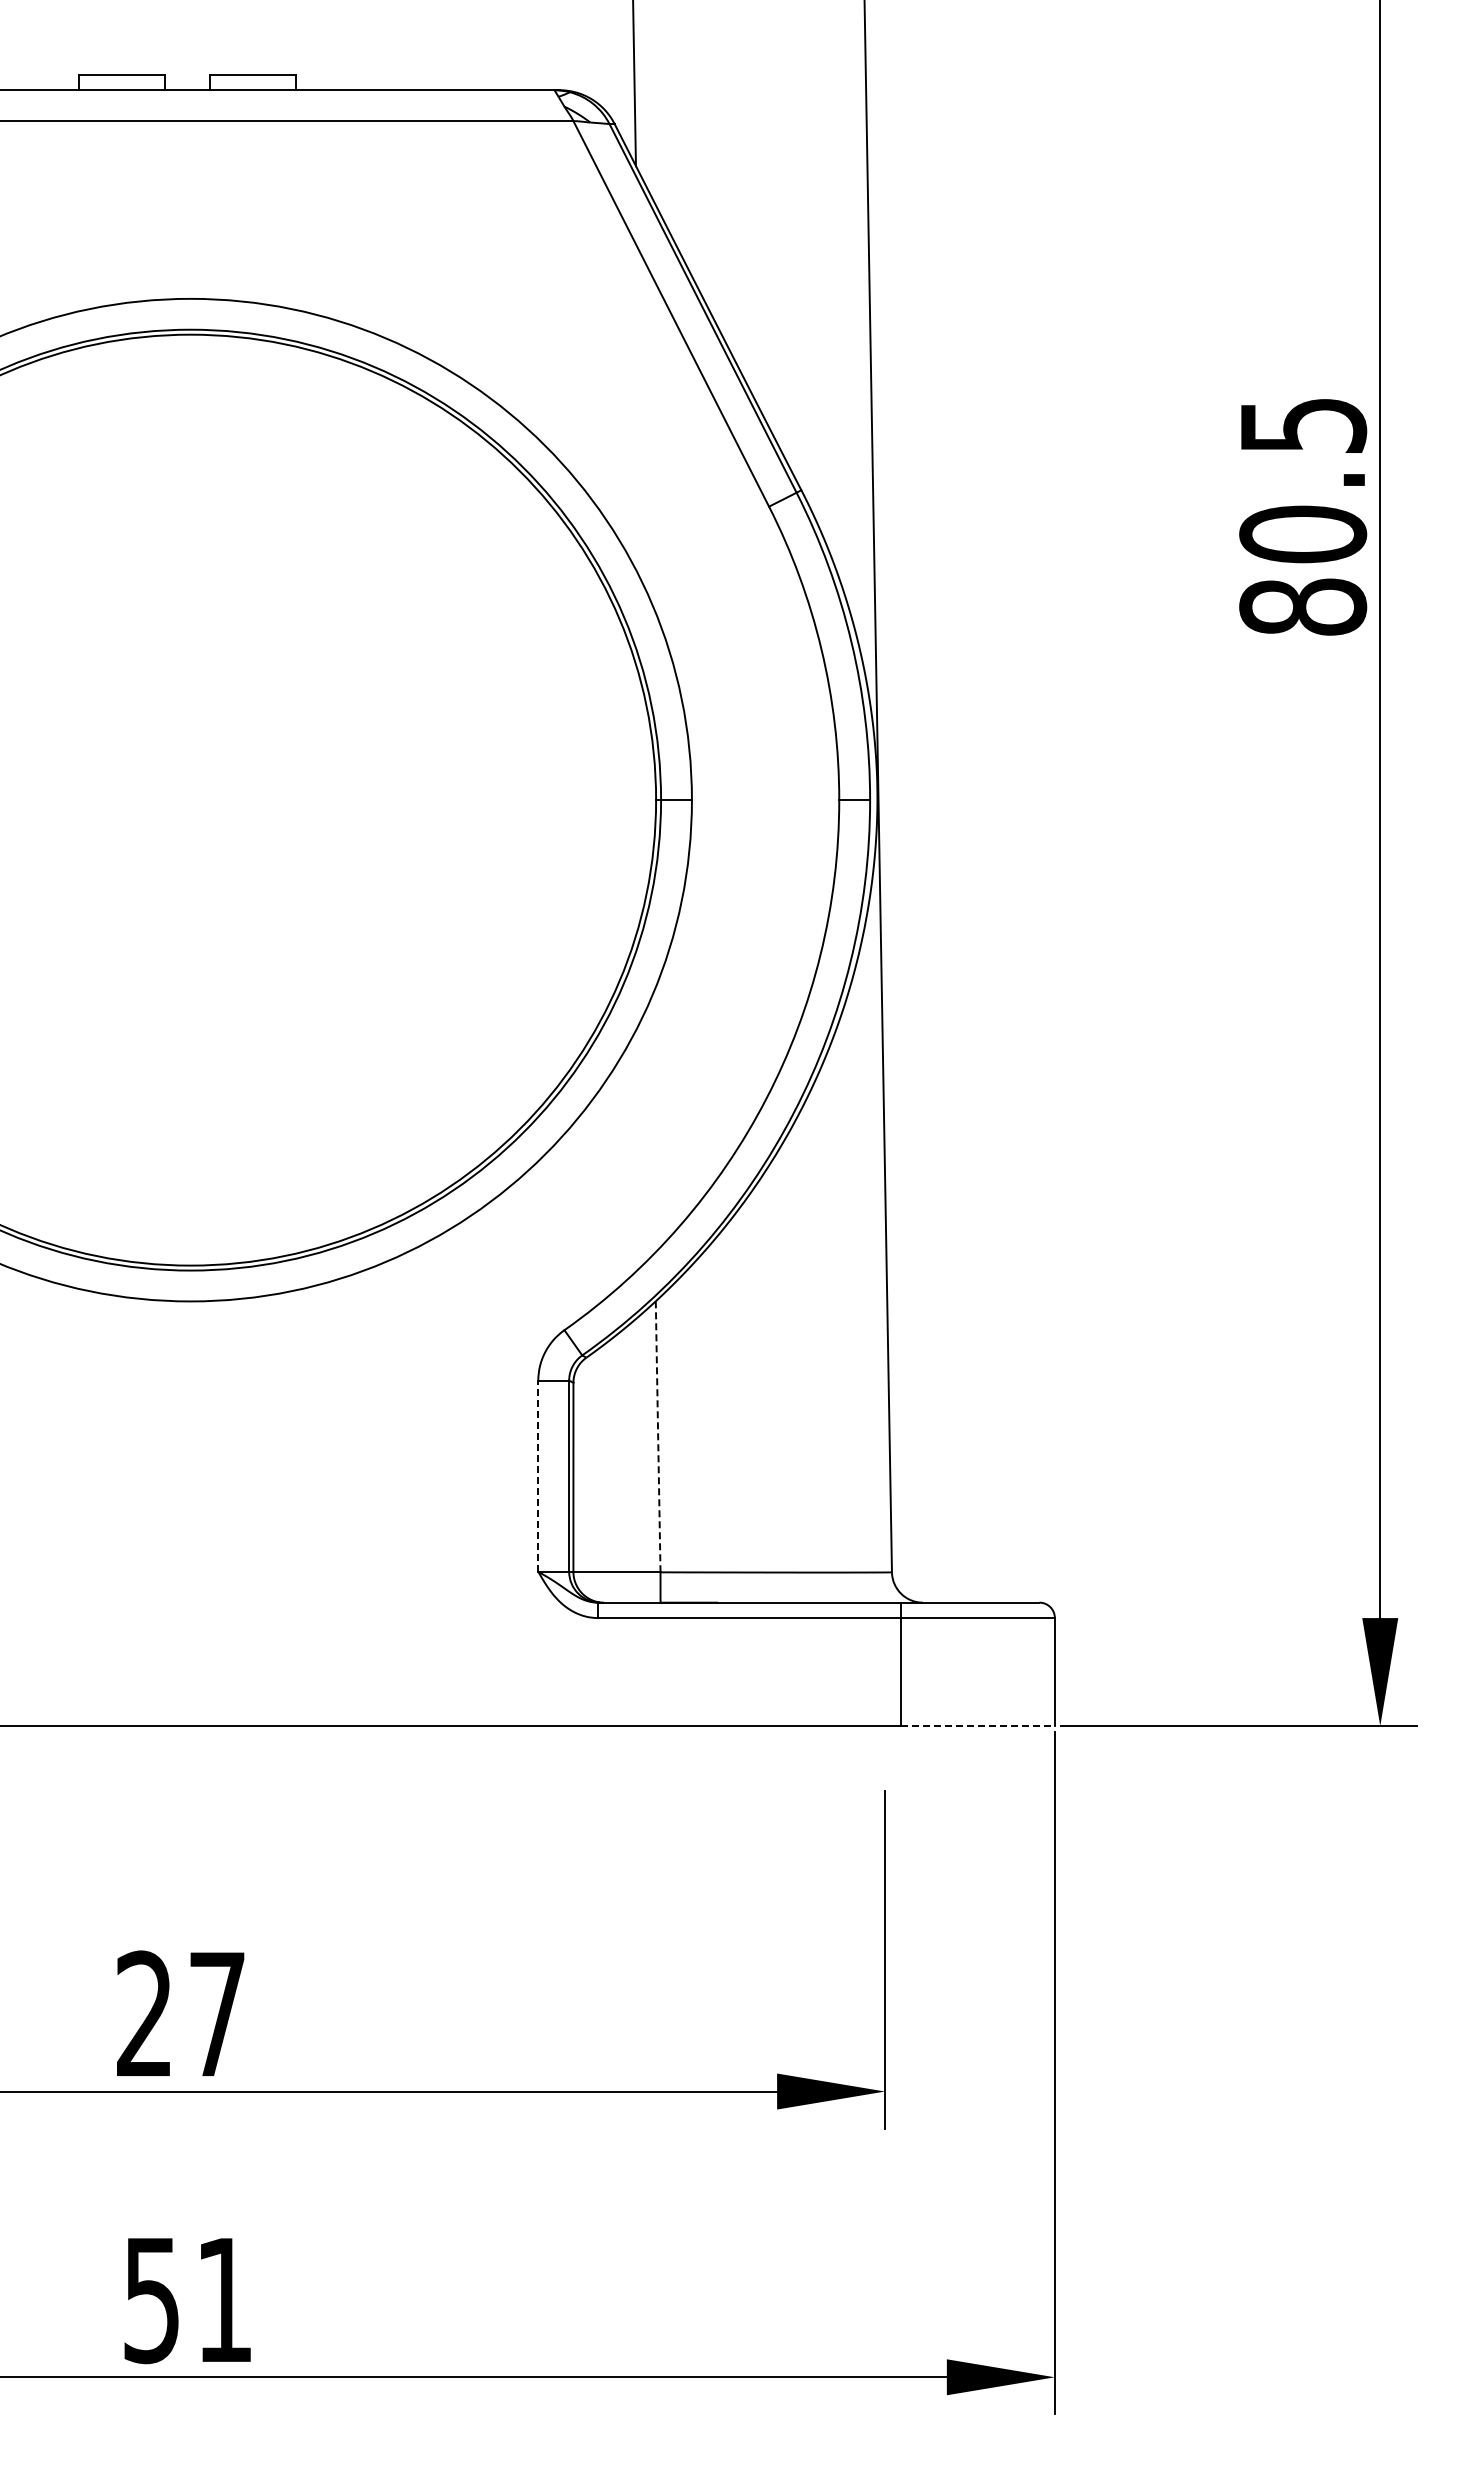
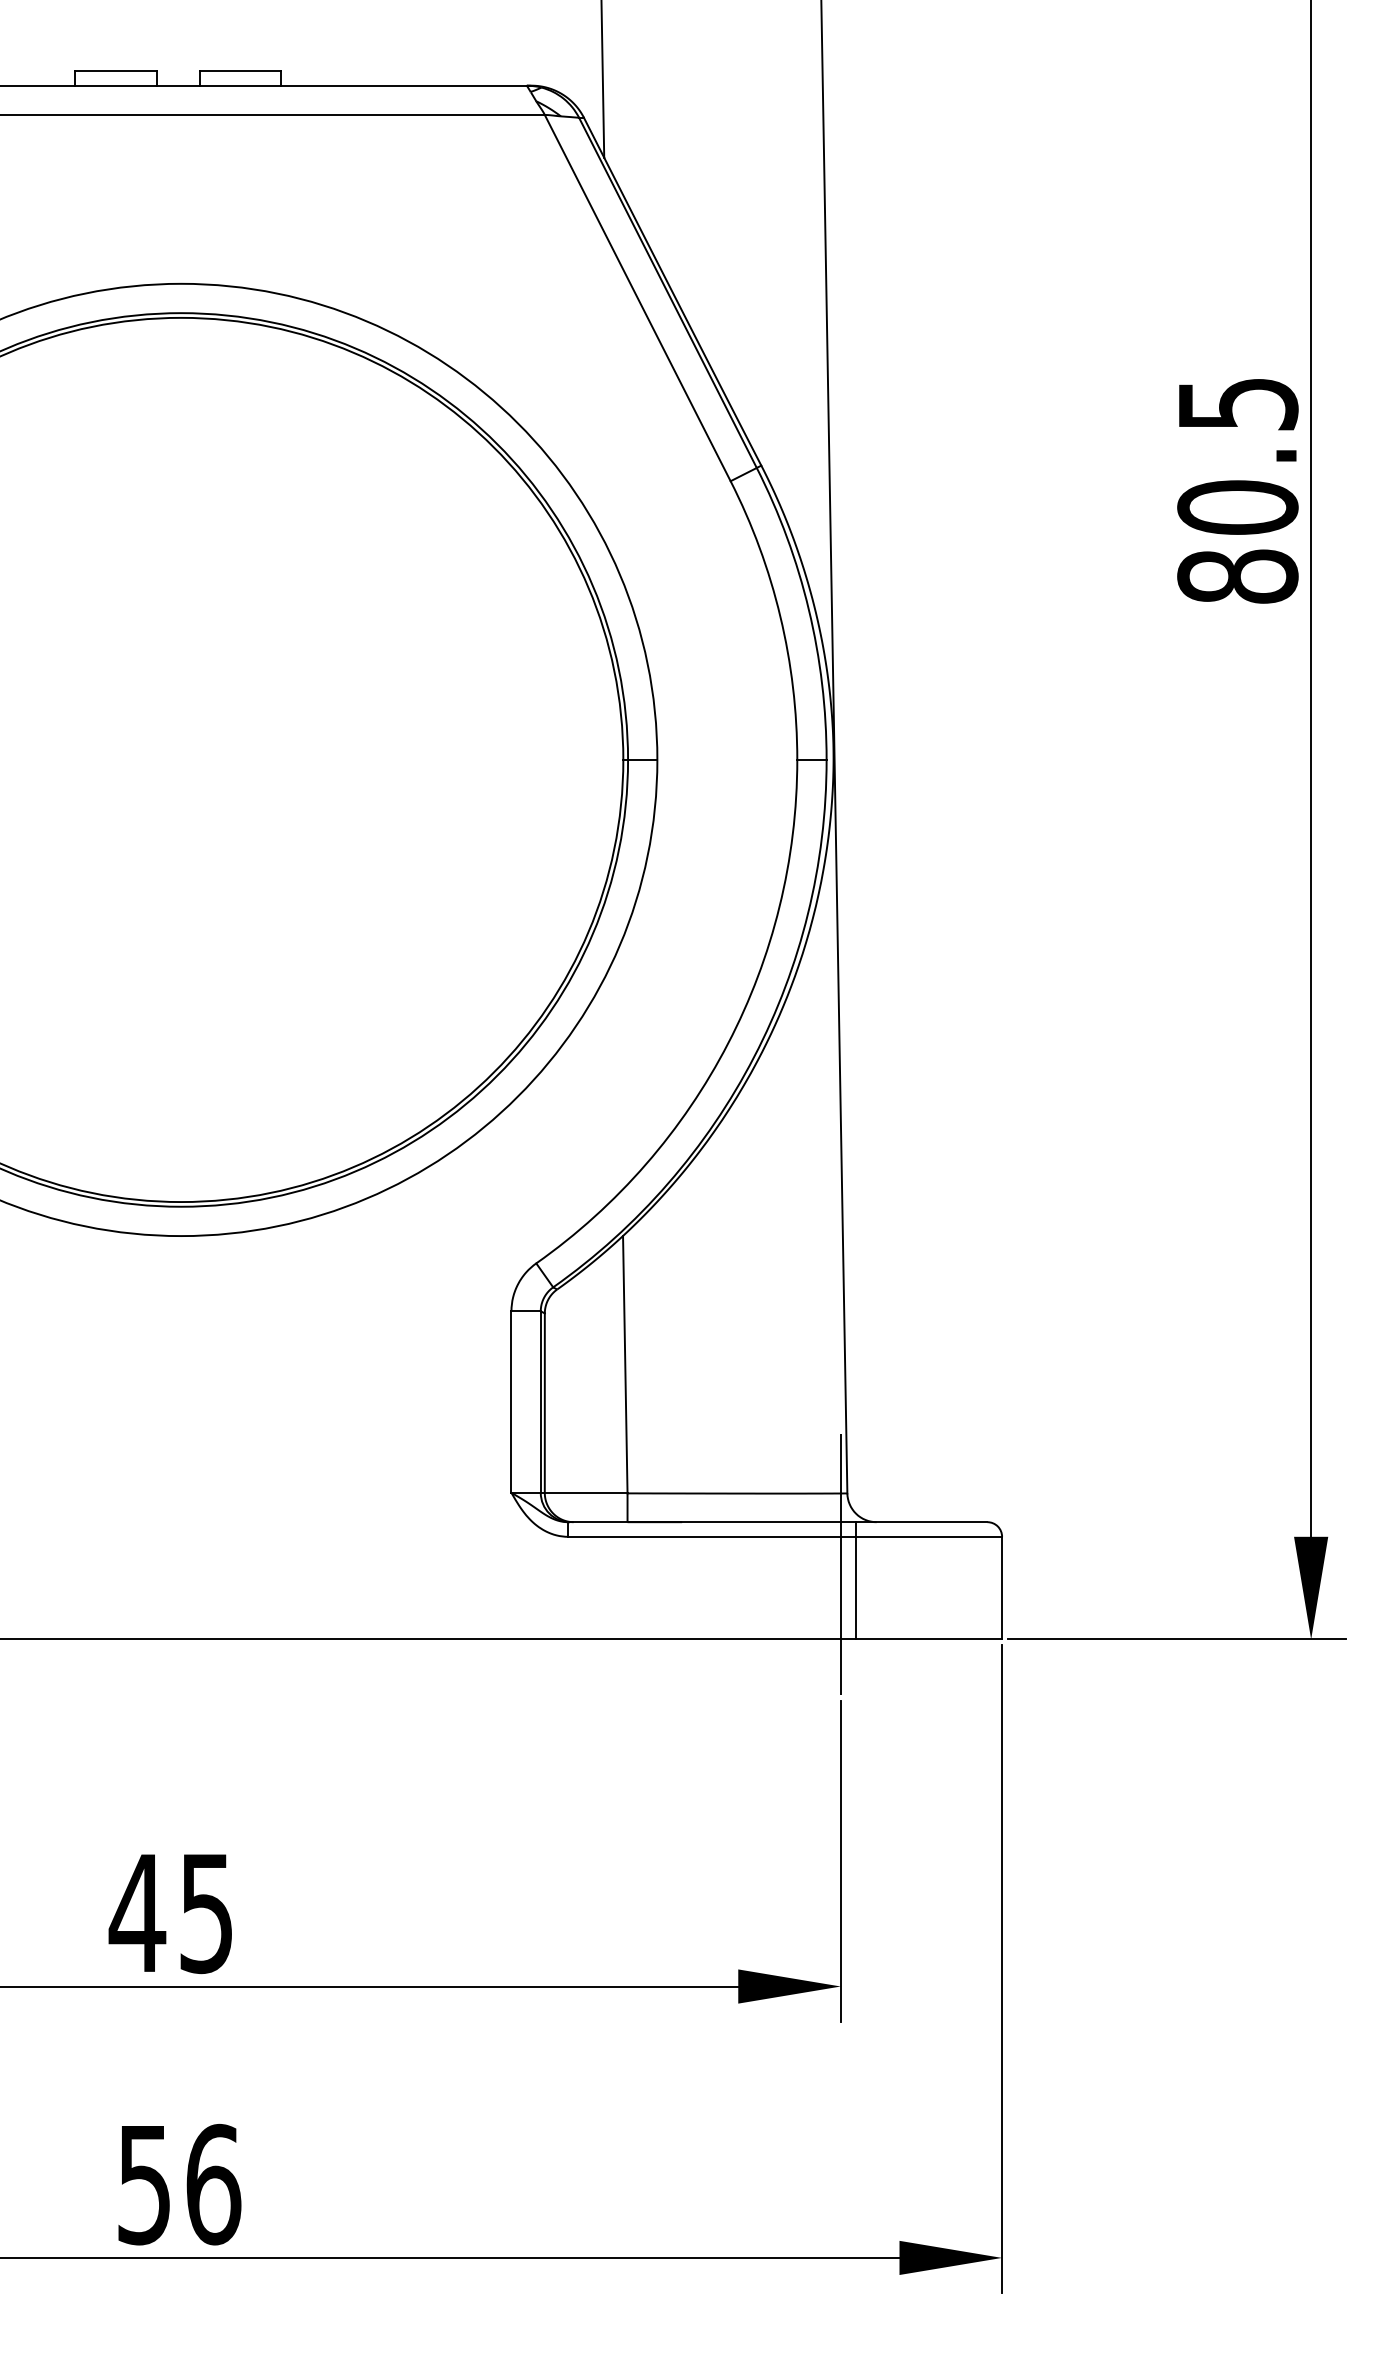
line: (658, 1436) -> (625, 1364), dashed -> solid
line: (538, 1476) -> (511, 1402), dashed -> solid
line: (885, 1647) -> (841, 1564), added
line: (978, 1726) -> (929, 1639), dashed -> solid
text: (179, 2014) -> (170, 1913), 27 -> 45
text: (224, 2300) -> (213, 2184), 51 -> 56

